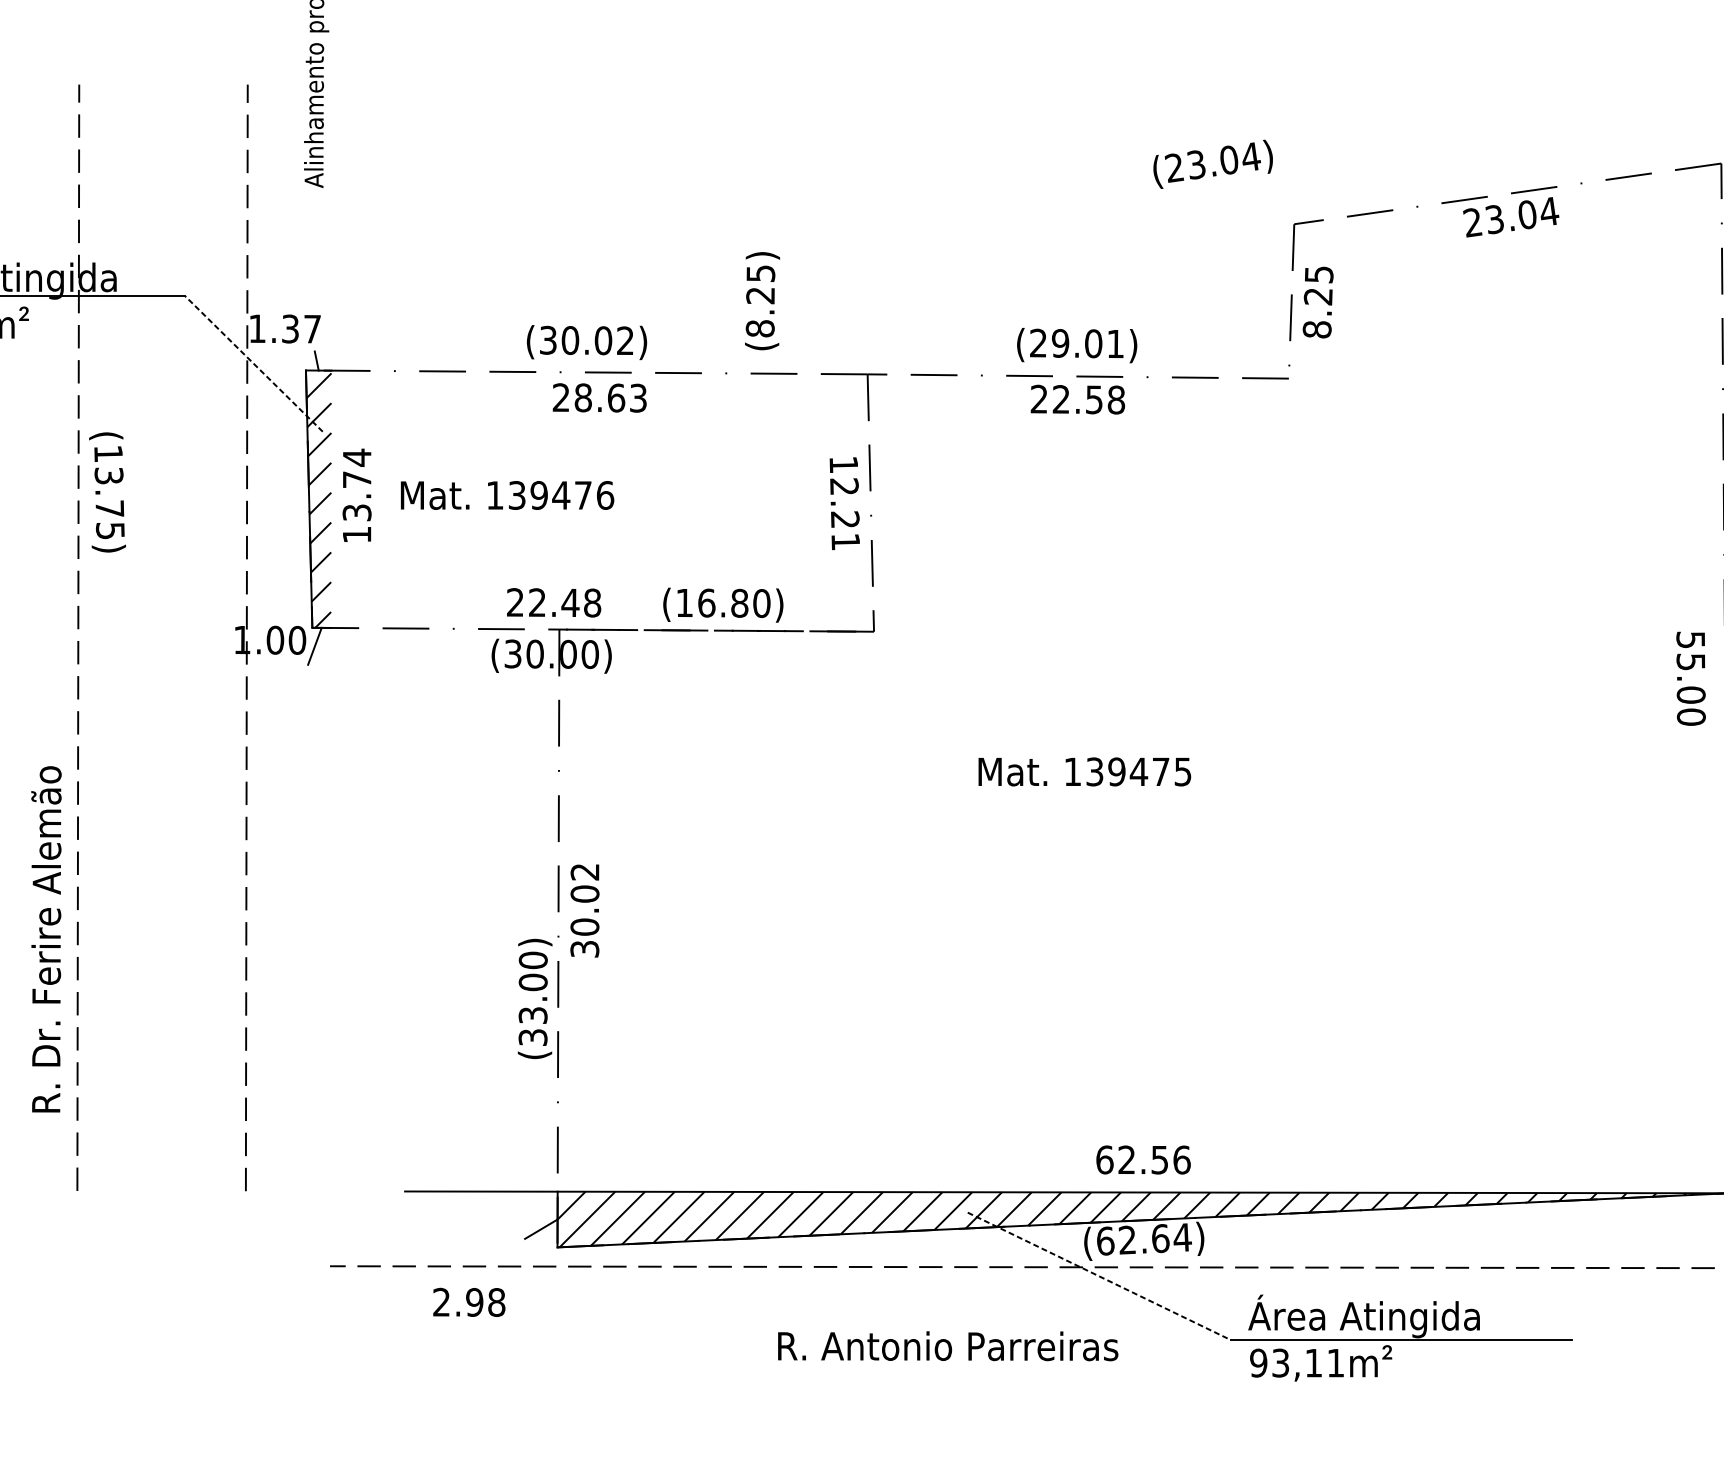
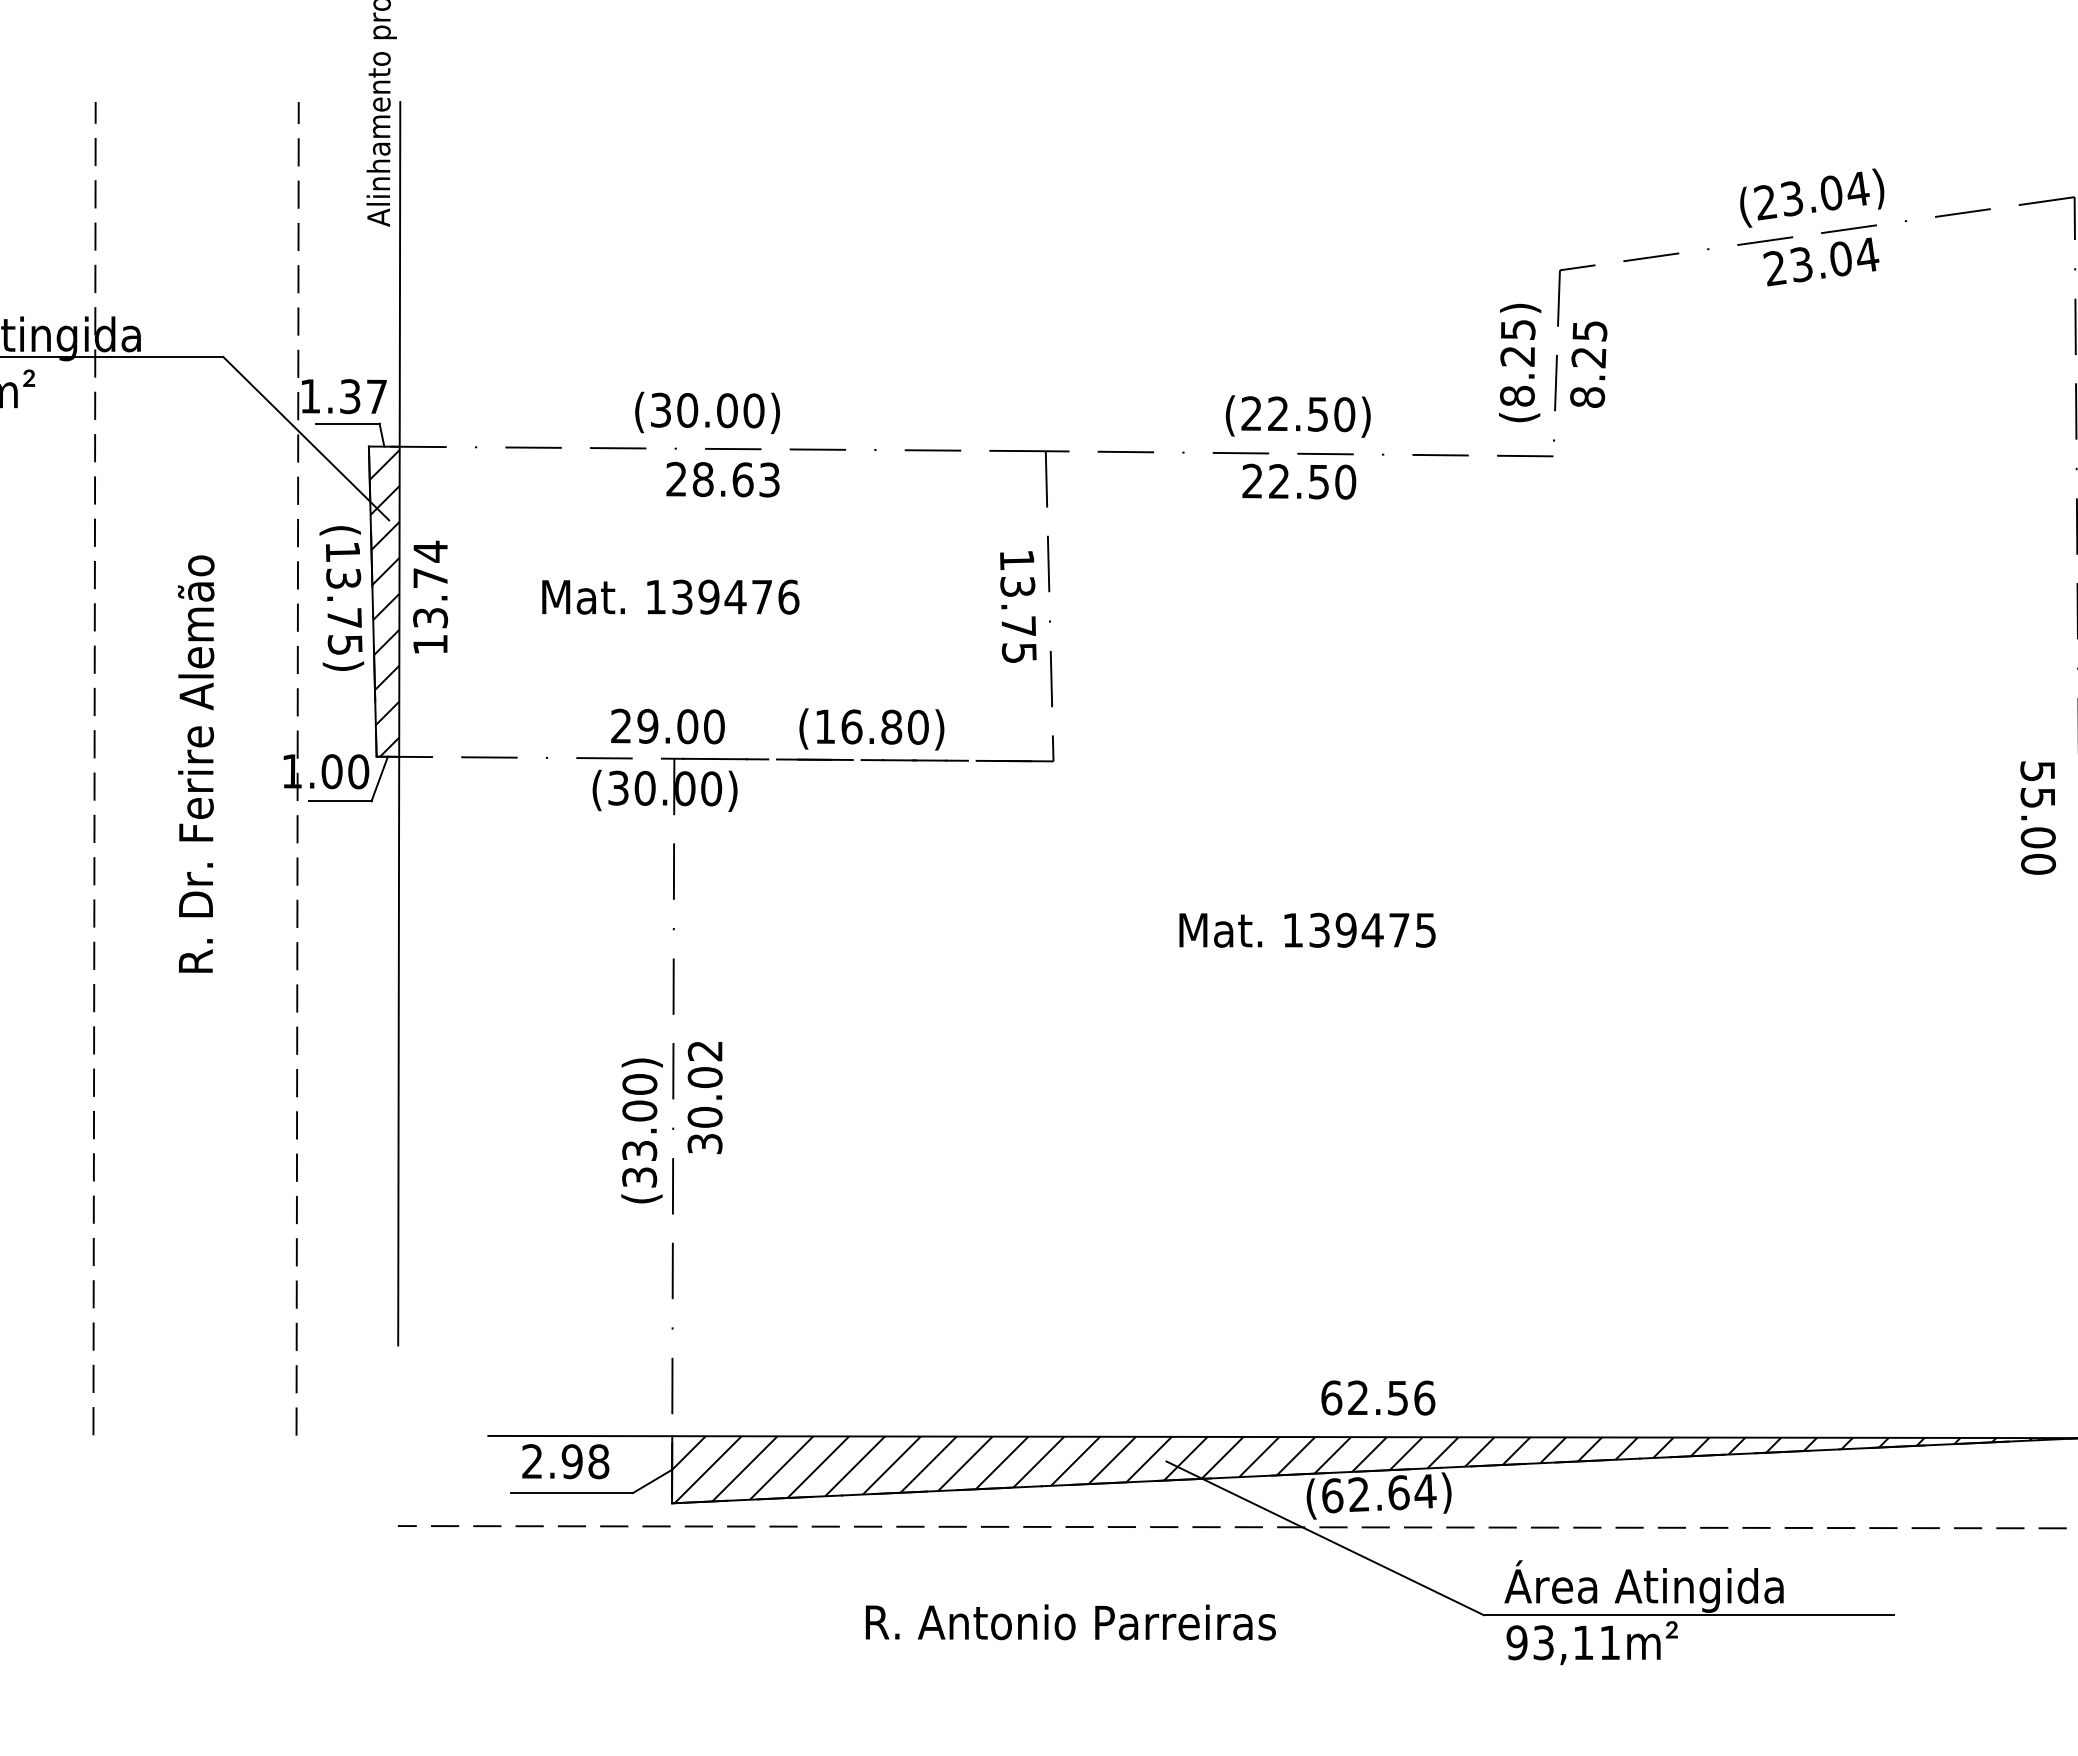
text: (1213, 163) -> (1812, 197), moved
text: (762, 300) -> (1520, 362), moved
text: (625, 340) -> (753, 410), (30.02) -> (30.00)
text: (1088, 343) -> (1311, 414), (29.01) -> (22.50)
line: (288, 351) -> (347, 423), added
line: (253, 363) -> (305, 438), dashed -> solid
text: (1116, 400) -> (1345, 482), 22.58 -> 22.50
text: (107, 492) -> (341, 598), moved
text: (507, 494) -> (670, 596), moved
text: (844, 513) -> (1018, 619), 12.21 -> 13.75
line: (331, 600) -> (399, 723), added
text: (564, 602) -> (680, 726), 22.48 -> 29.00
line: (282, 665) -> (340, 801), added
text: (46, 938) -> (196, 763), moved
text: (534, 998) -> (641, 1130), moved
line: (474, 1239) -> (571, 1493), added
line: (1099, 1276) -> (1325, 1538), dashed -> solid
text: (469, 1302) -> (565, 1461), moved
text: (947, 1346) -> (1070, 1622), moved

